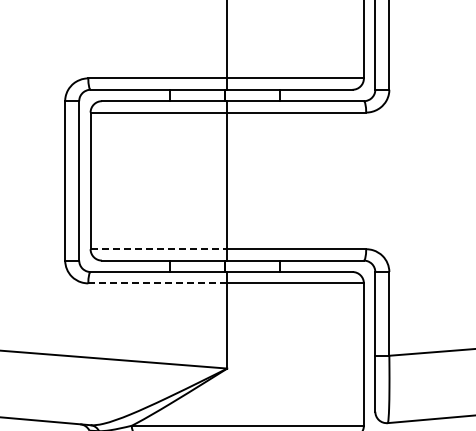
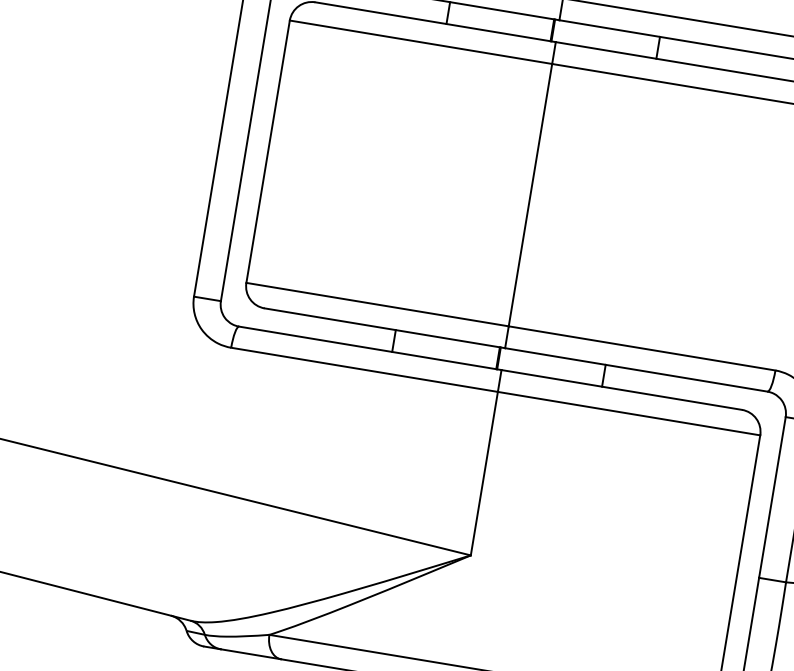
line: (159, 249) -> (378, 305), dashed -> solid
line: (157, 283) -> (363, 369), dashed -> solid

